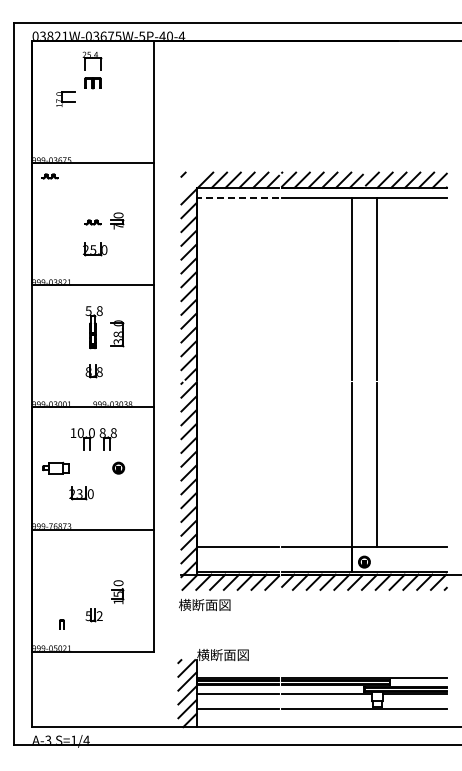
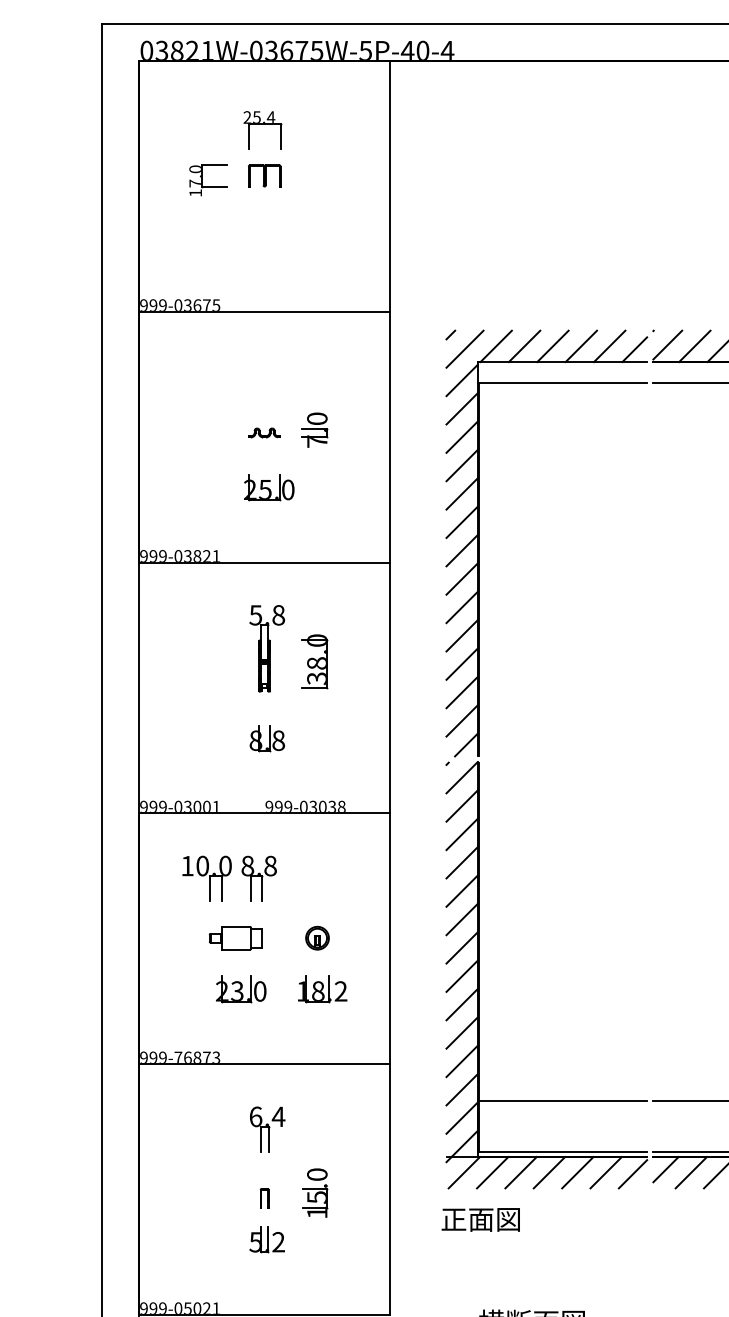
part: (85, 70) -> (249, 149), moved
part: (49, 176) -> (175, 338), removed
line: (190, 181) -> (465, 349), added
line: (237, 198) -> (561, 383), dashed -> solid
part: (93, 439) -> (228, 879), moved
part: (55, 467) -> (234, 936), moved
part: (121, 493) -> (323, 990), added
part: (93, 561) -> (265, 1129), added
text: (204, 604) -> (493, 1218), 横断面図 -> 正面図
part: (61, 624) -> (263, 1197), moved

